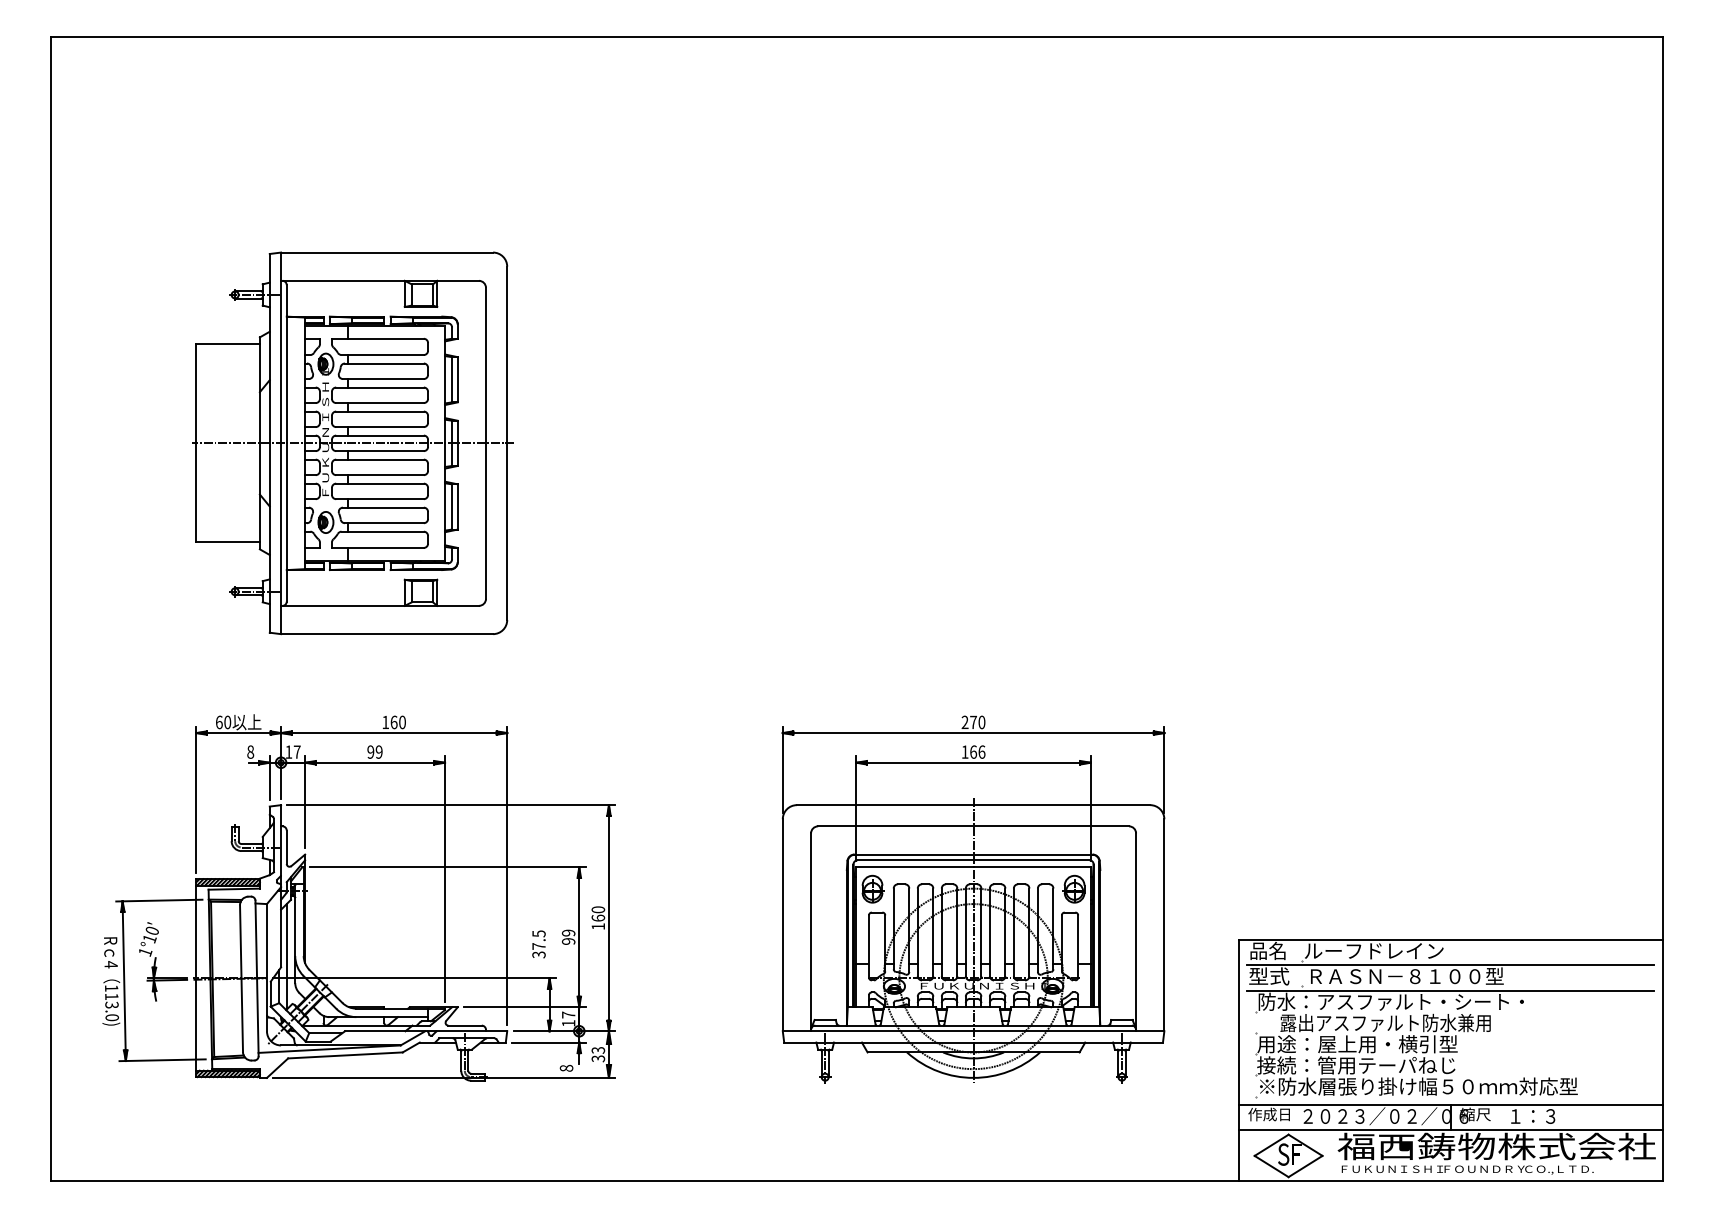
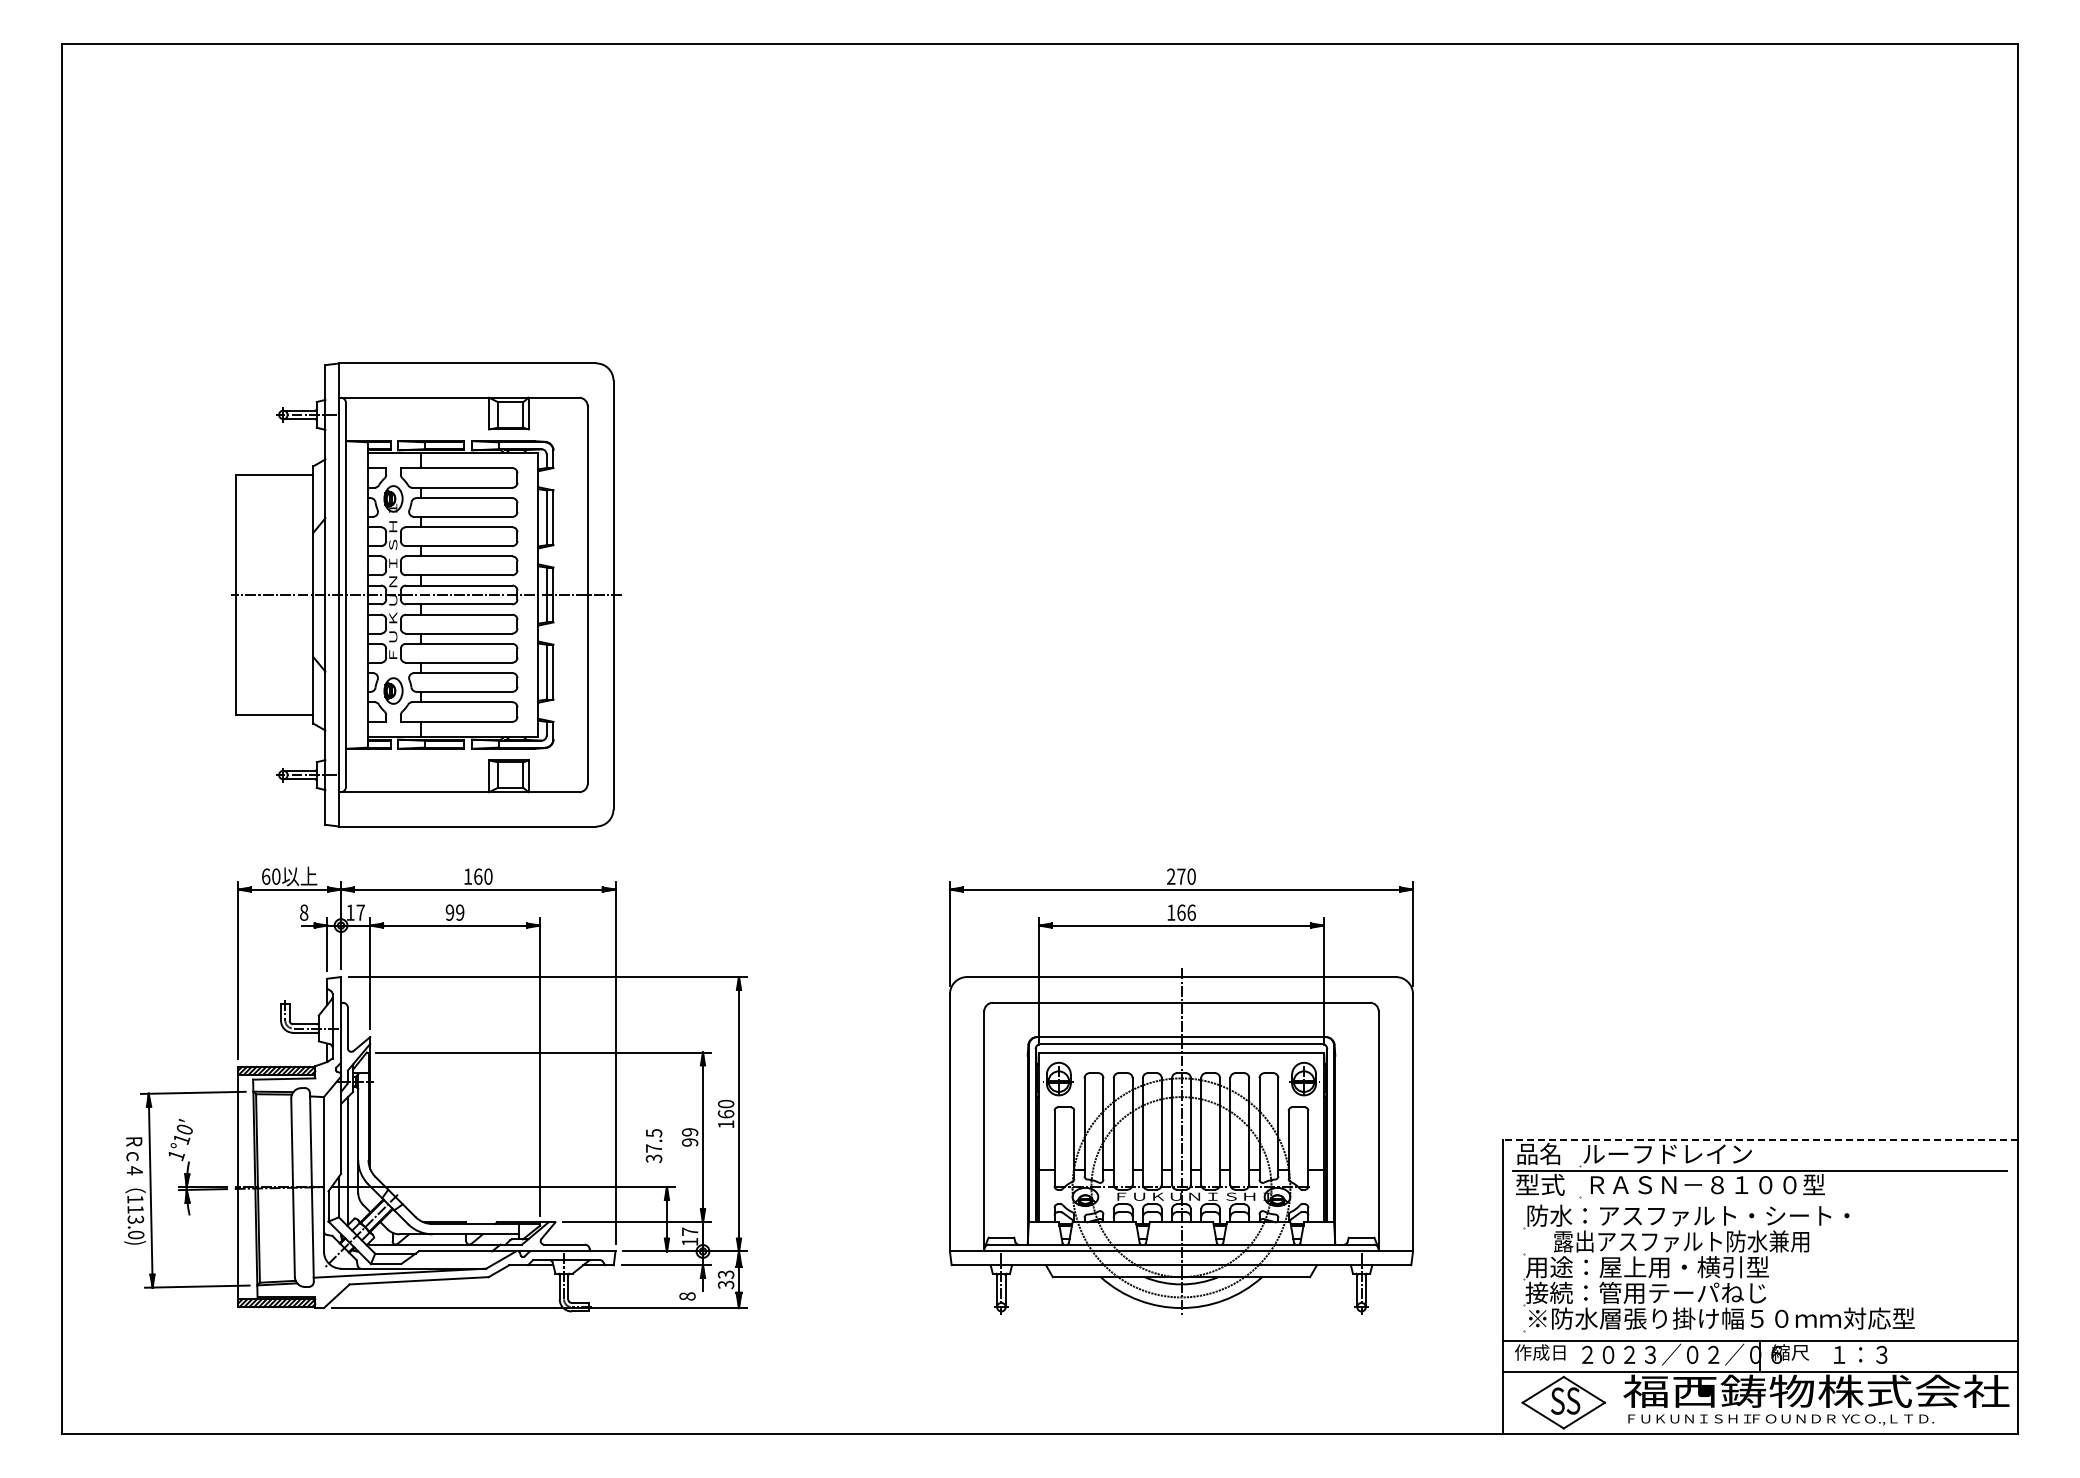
part: (353, 442) -> (426, 594), moved
line: (1449, 939) -> (1759, 1140), solid -> dashed
line: (1450, 990) -> (1760, 1202), removed
text: (1296, 1154) -> (1573, 1400), F -> S

